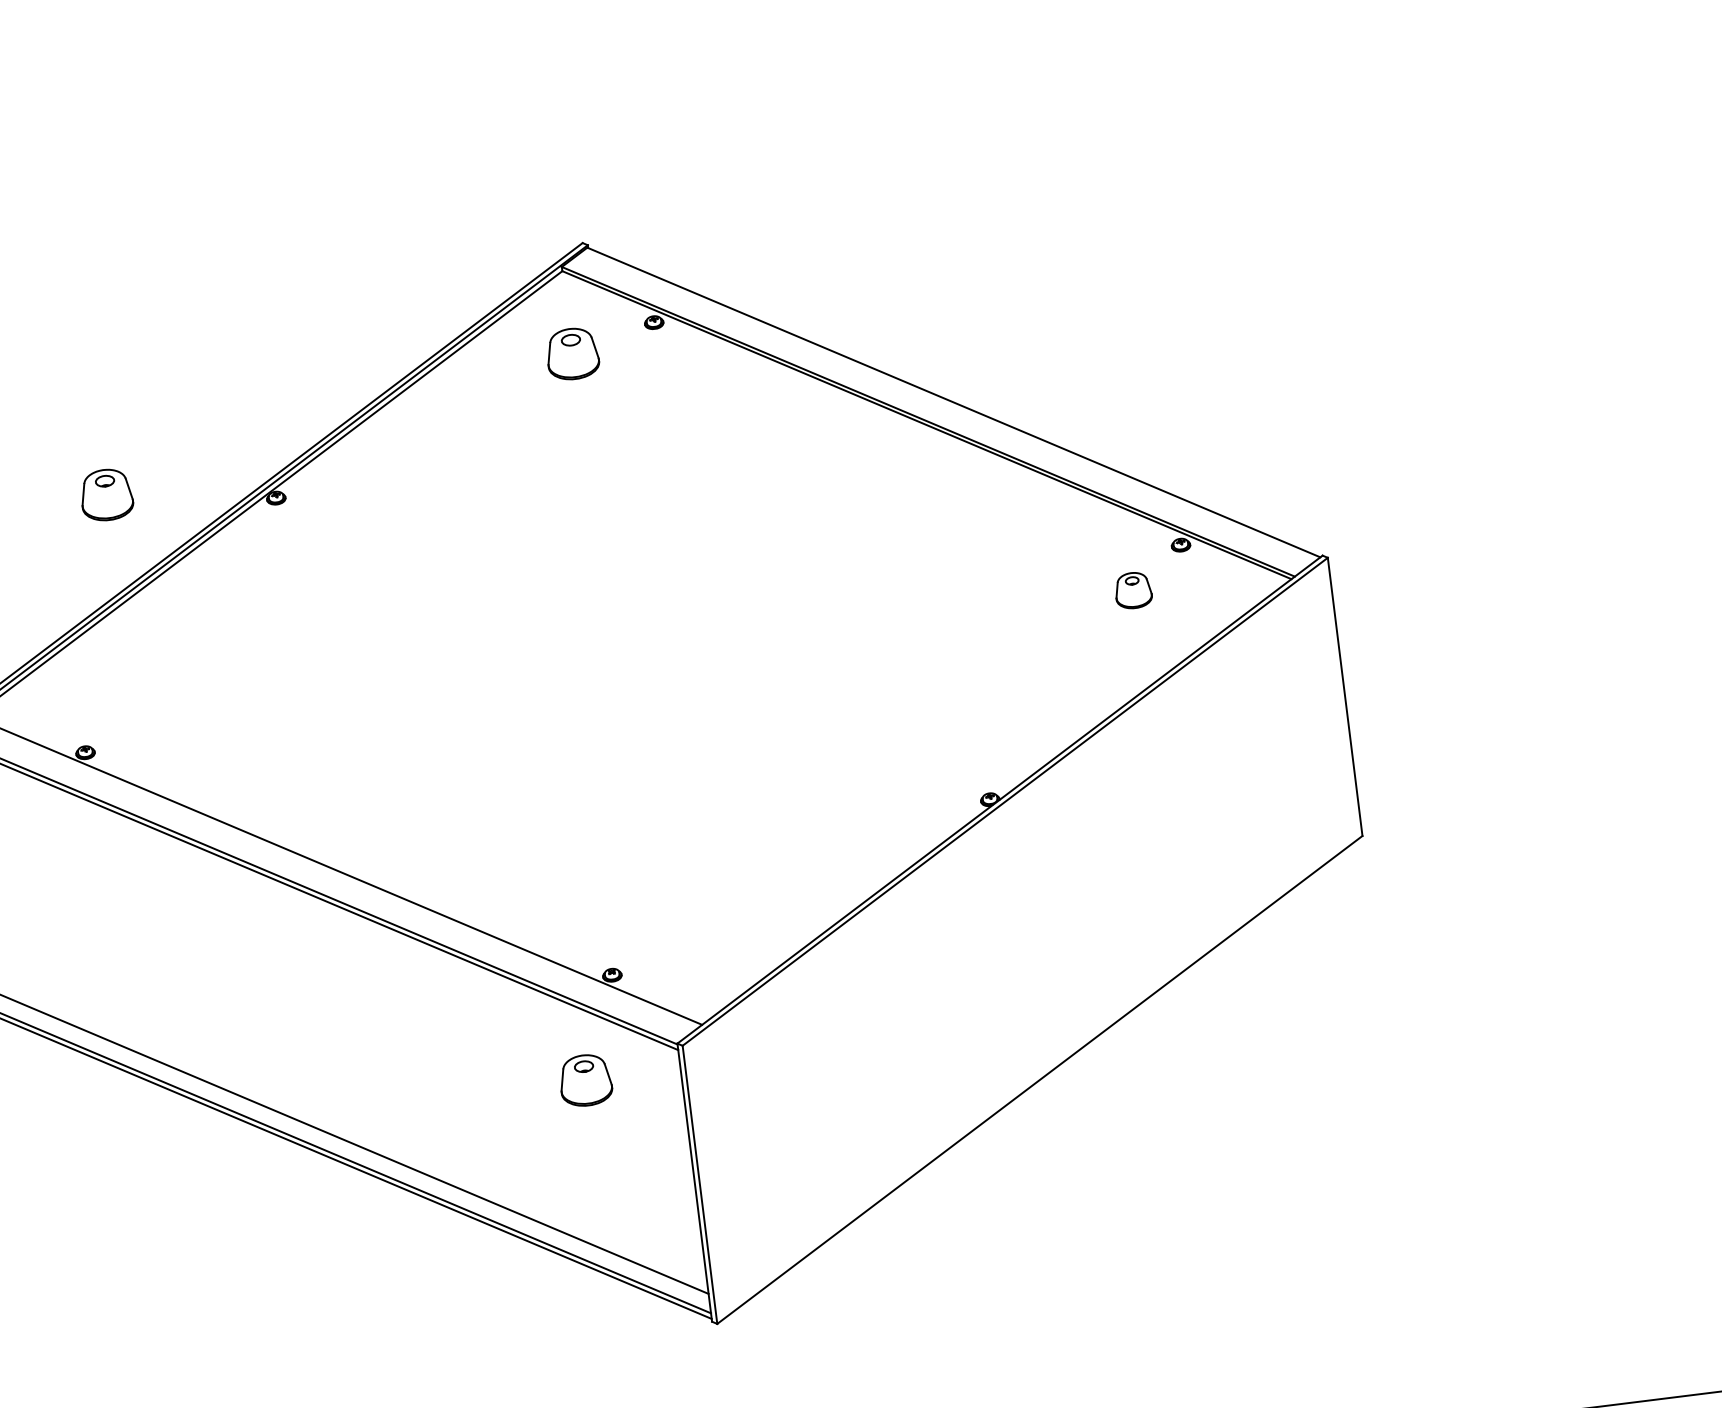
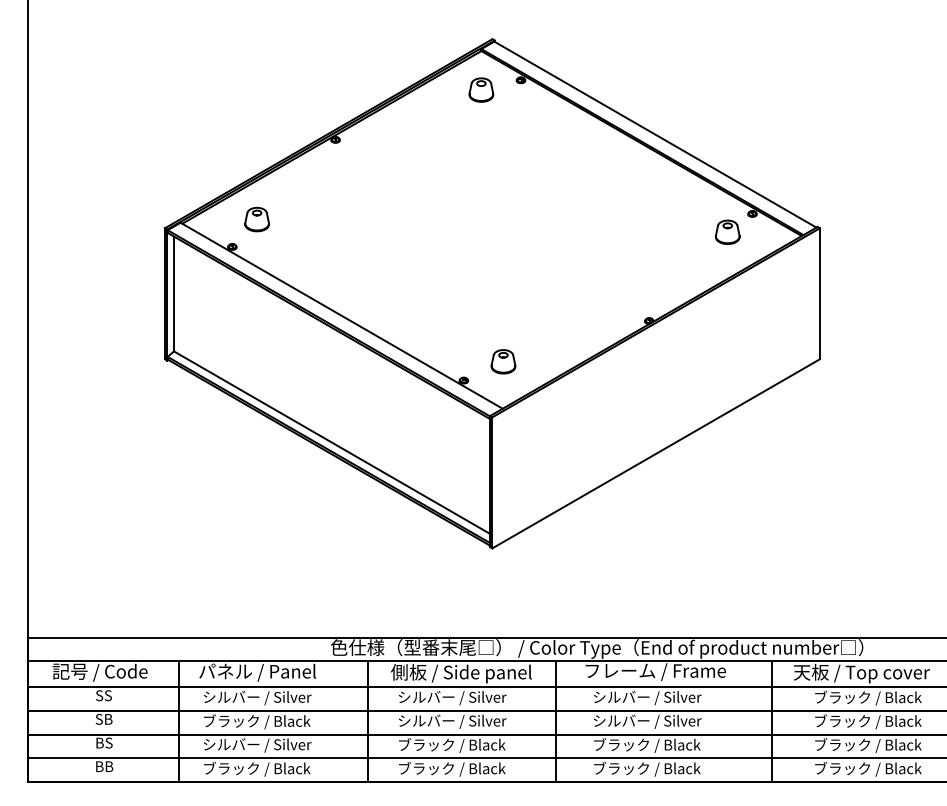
part: (105, 494) -> (256, 219), moved
part: (1132, 589) -> (727, 231), size x1.43
part: (585, 1079) -> (503, 361), moved

